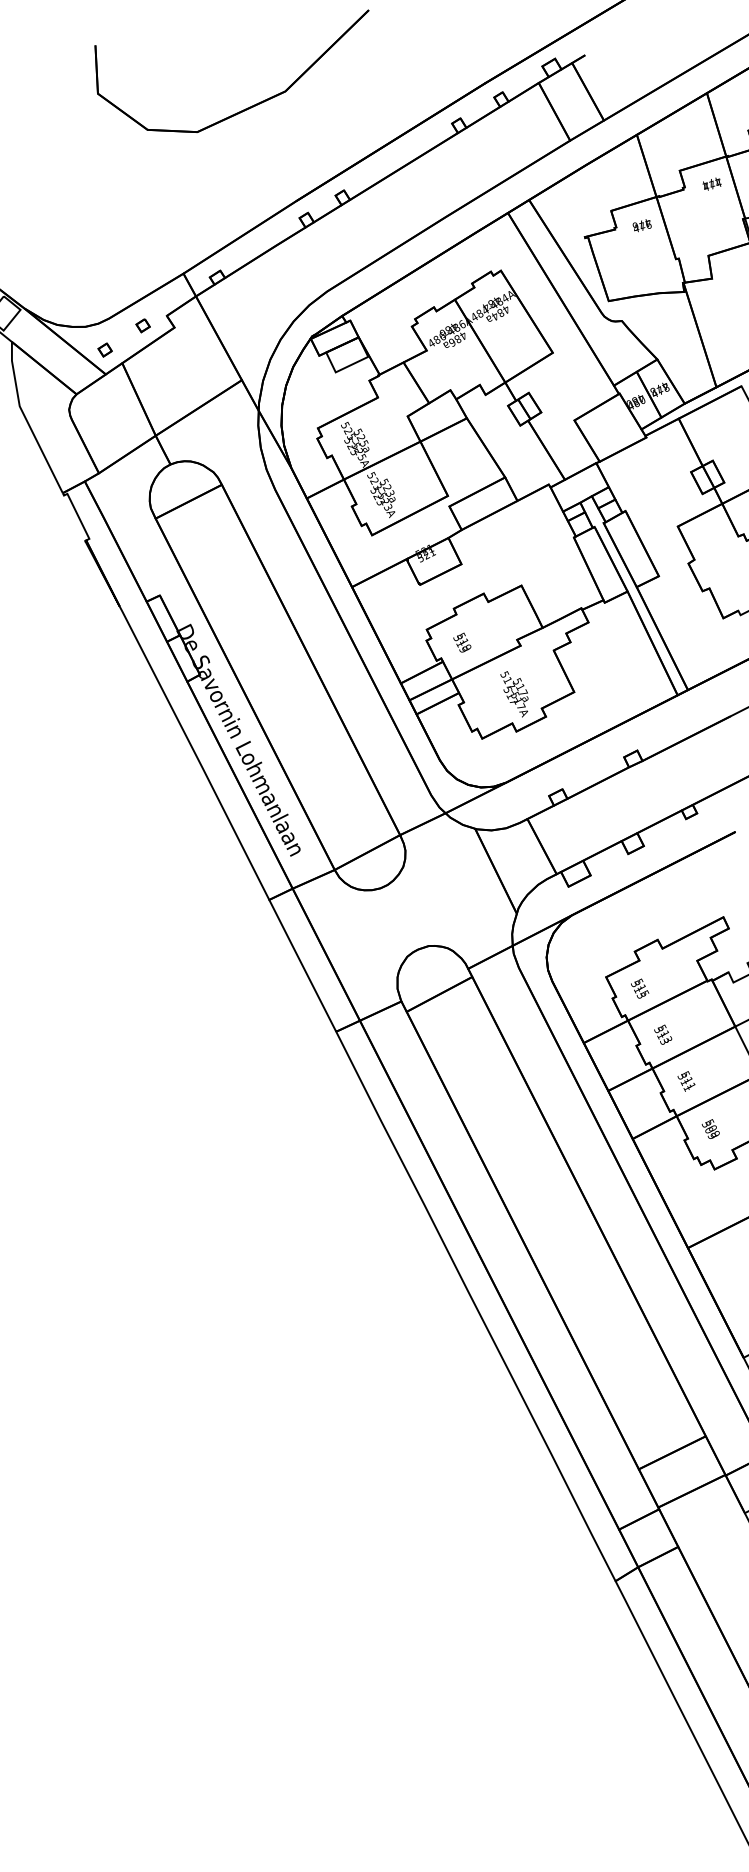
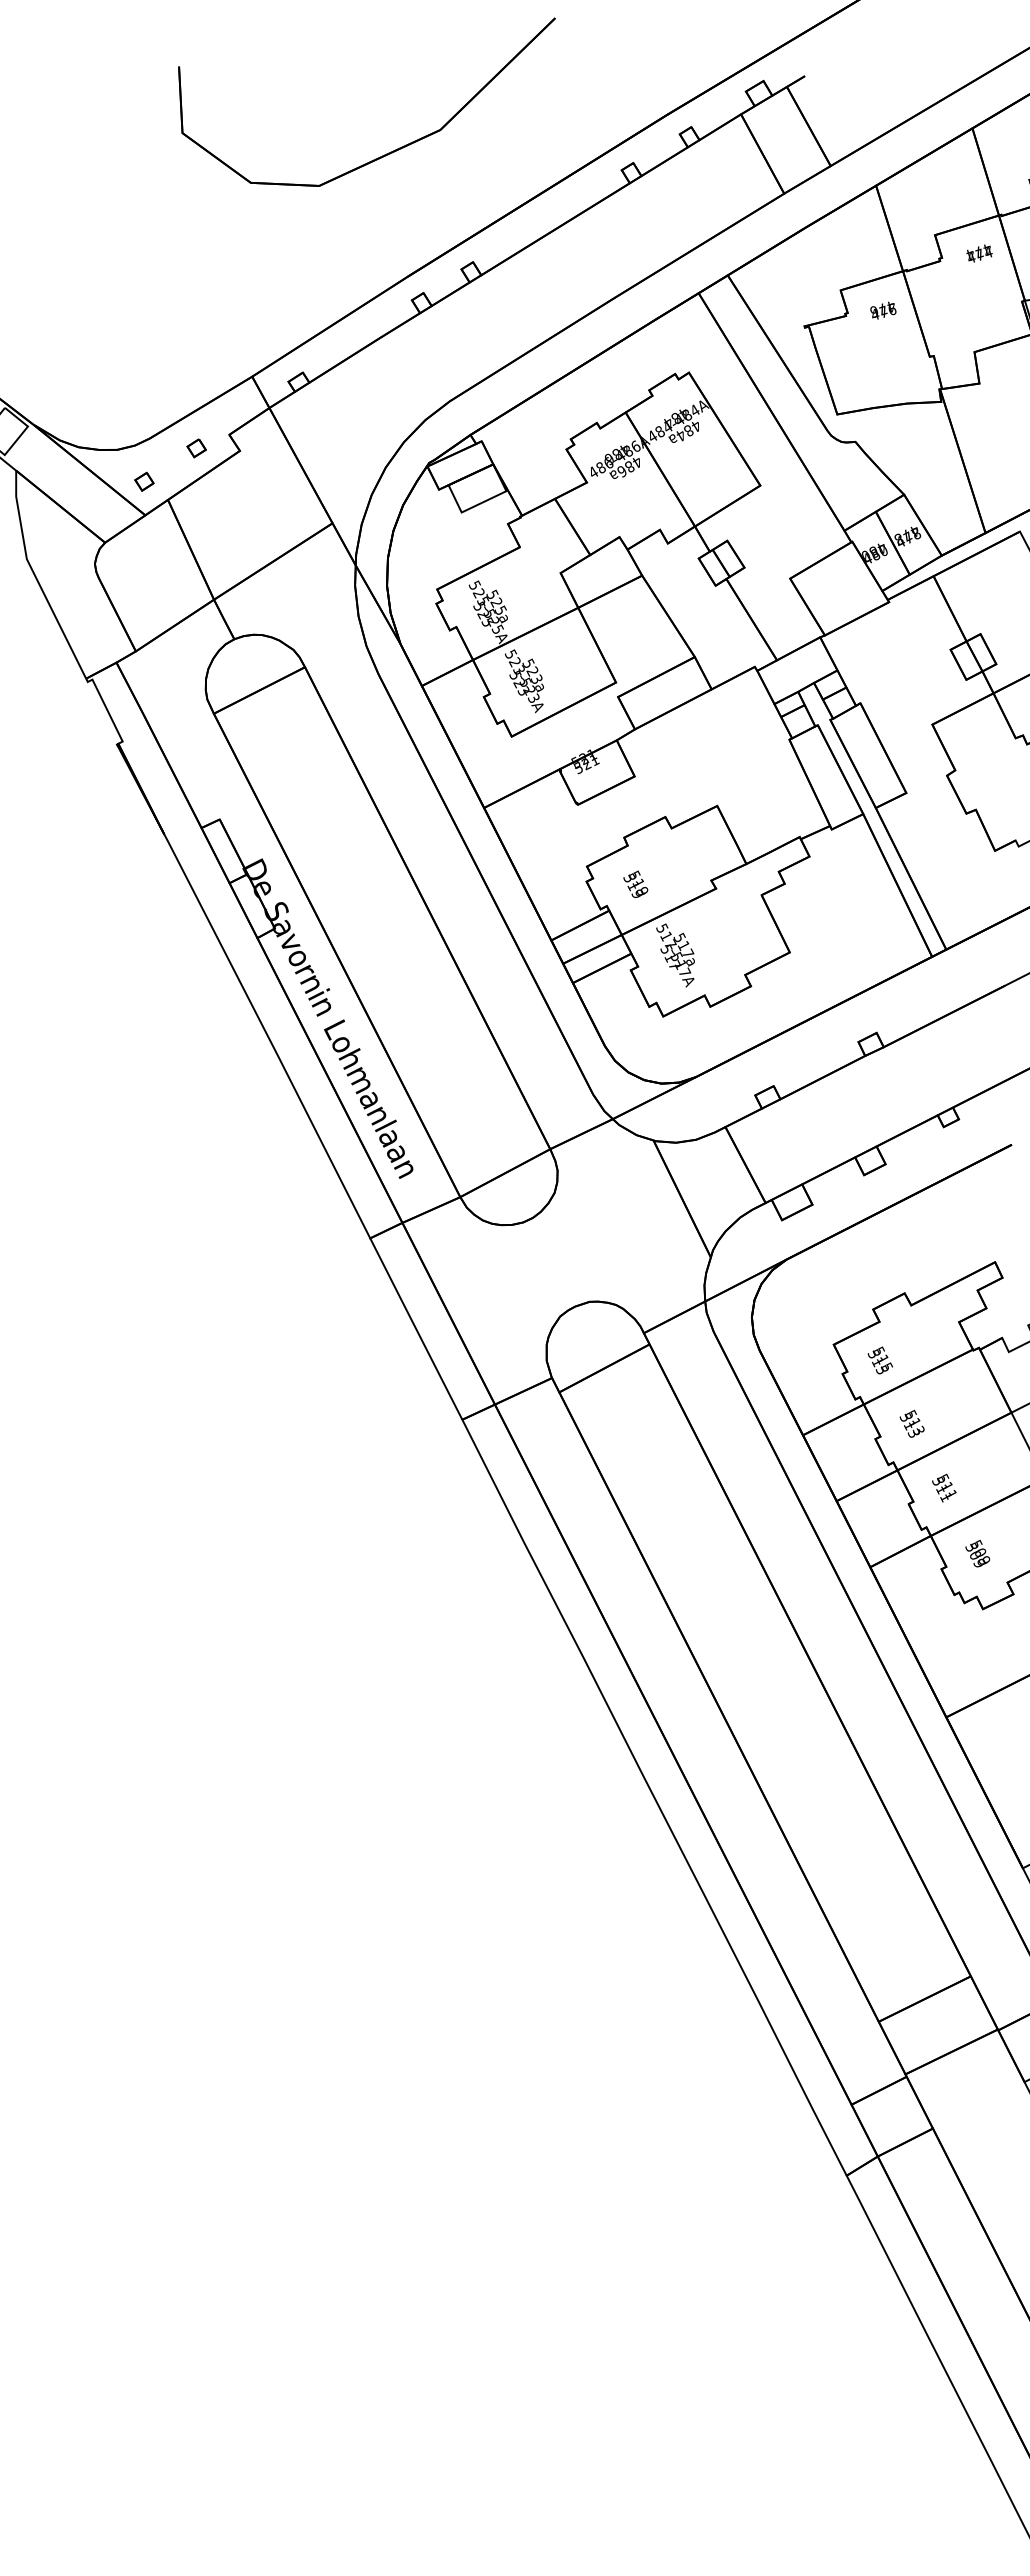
part: (249, 107) -> (390, 151), moved
text: (514, 694) -> (675, 955), moved

